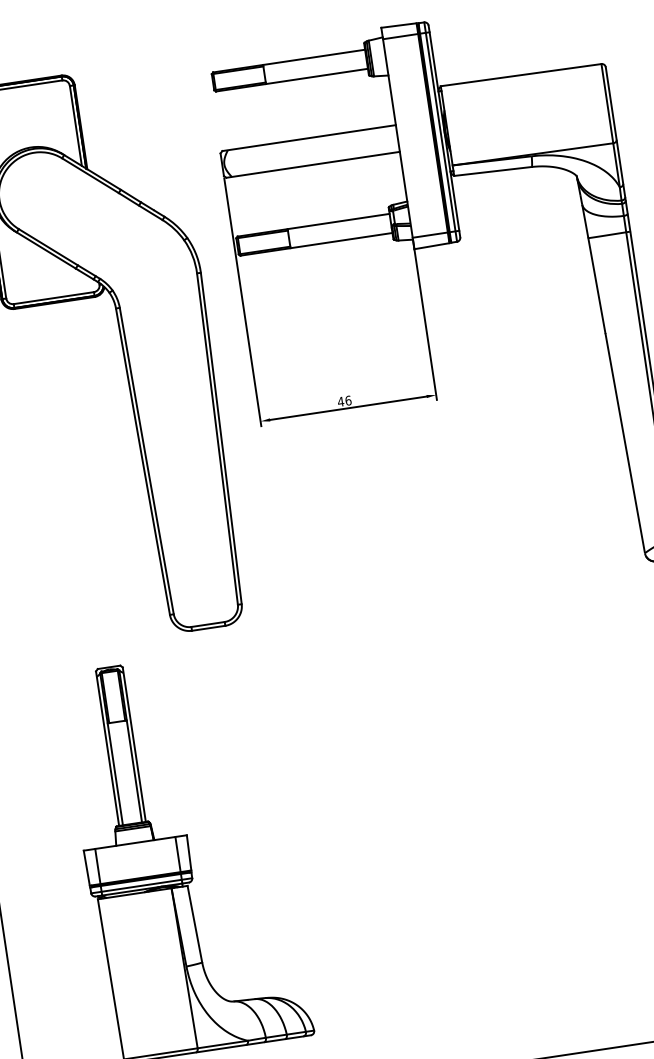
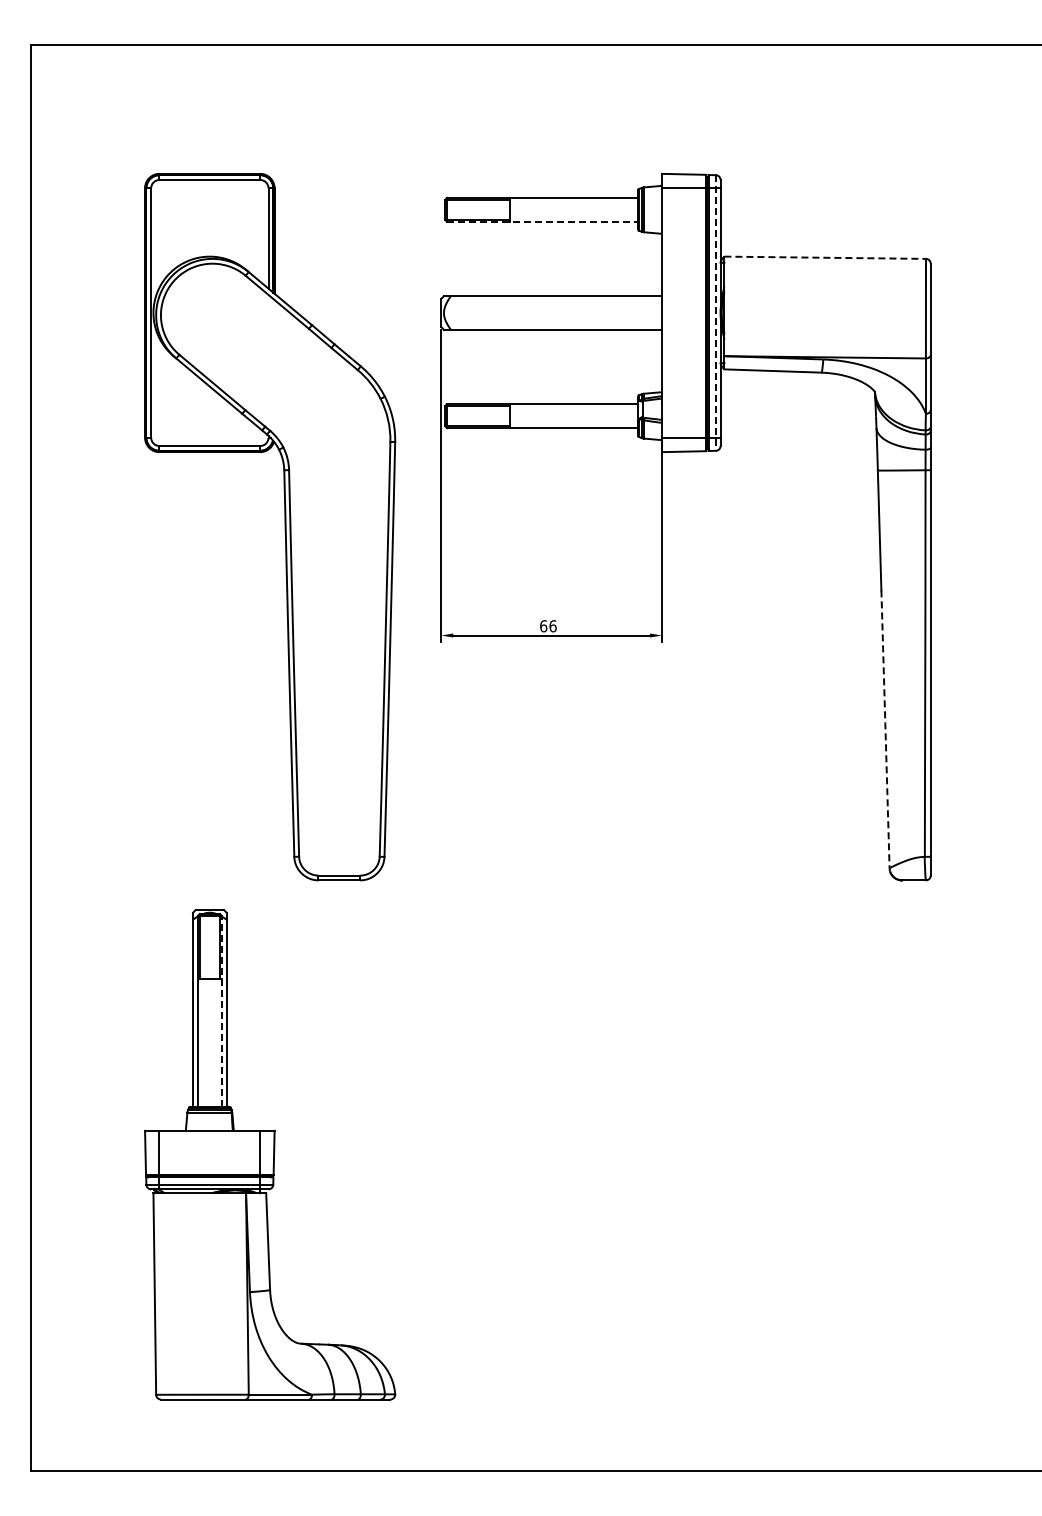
line: (521, 74) -> (825, 257), solid -> dashed
line: (292, 79) -> (543, 221), solid -> dashed
line: (440, 132) -> (715, 313), solid -> dashed
text: (340, 402) -> (543, 626), 46 -> 66
line: (625, 443) -> (885, 729), solid -> dashed
line: (130, 745) -> (221, 1010), solid -> dashed

